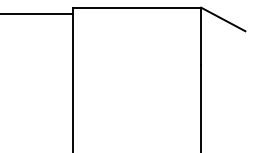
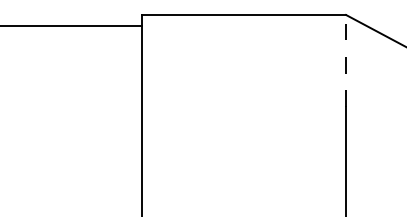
line: (201, 36) -> (346, 60), solid -> dashed

